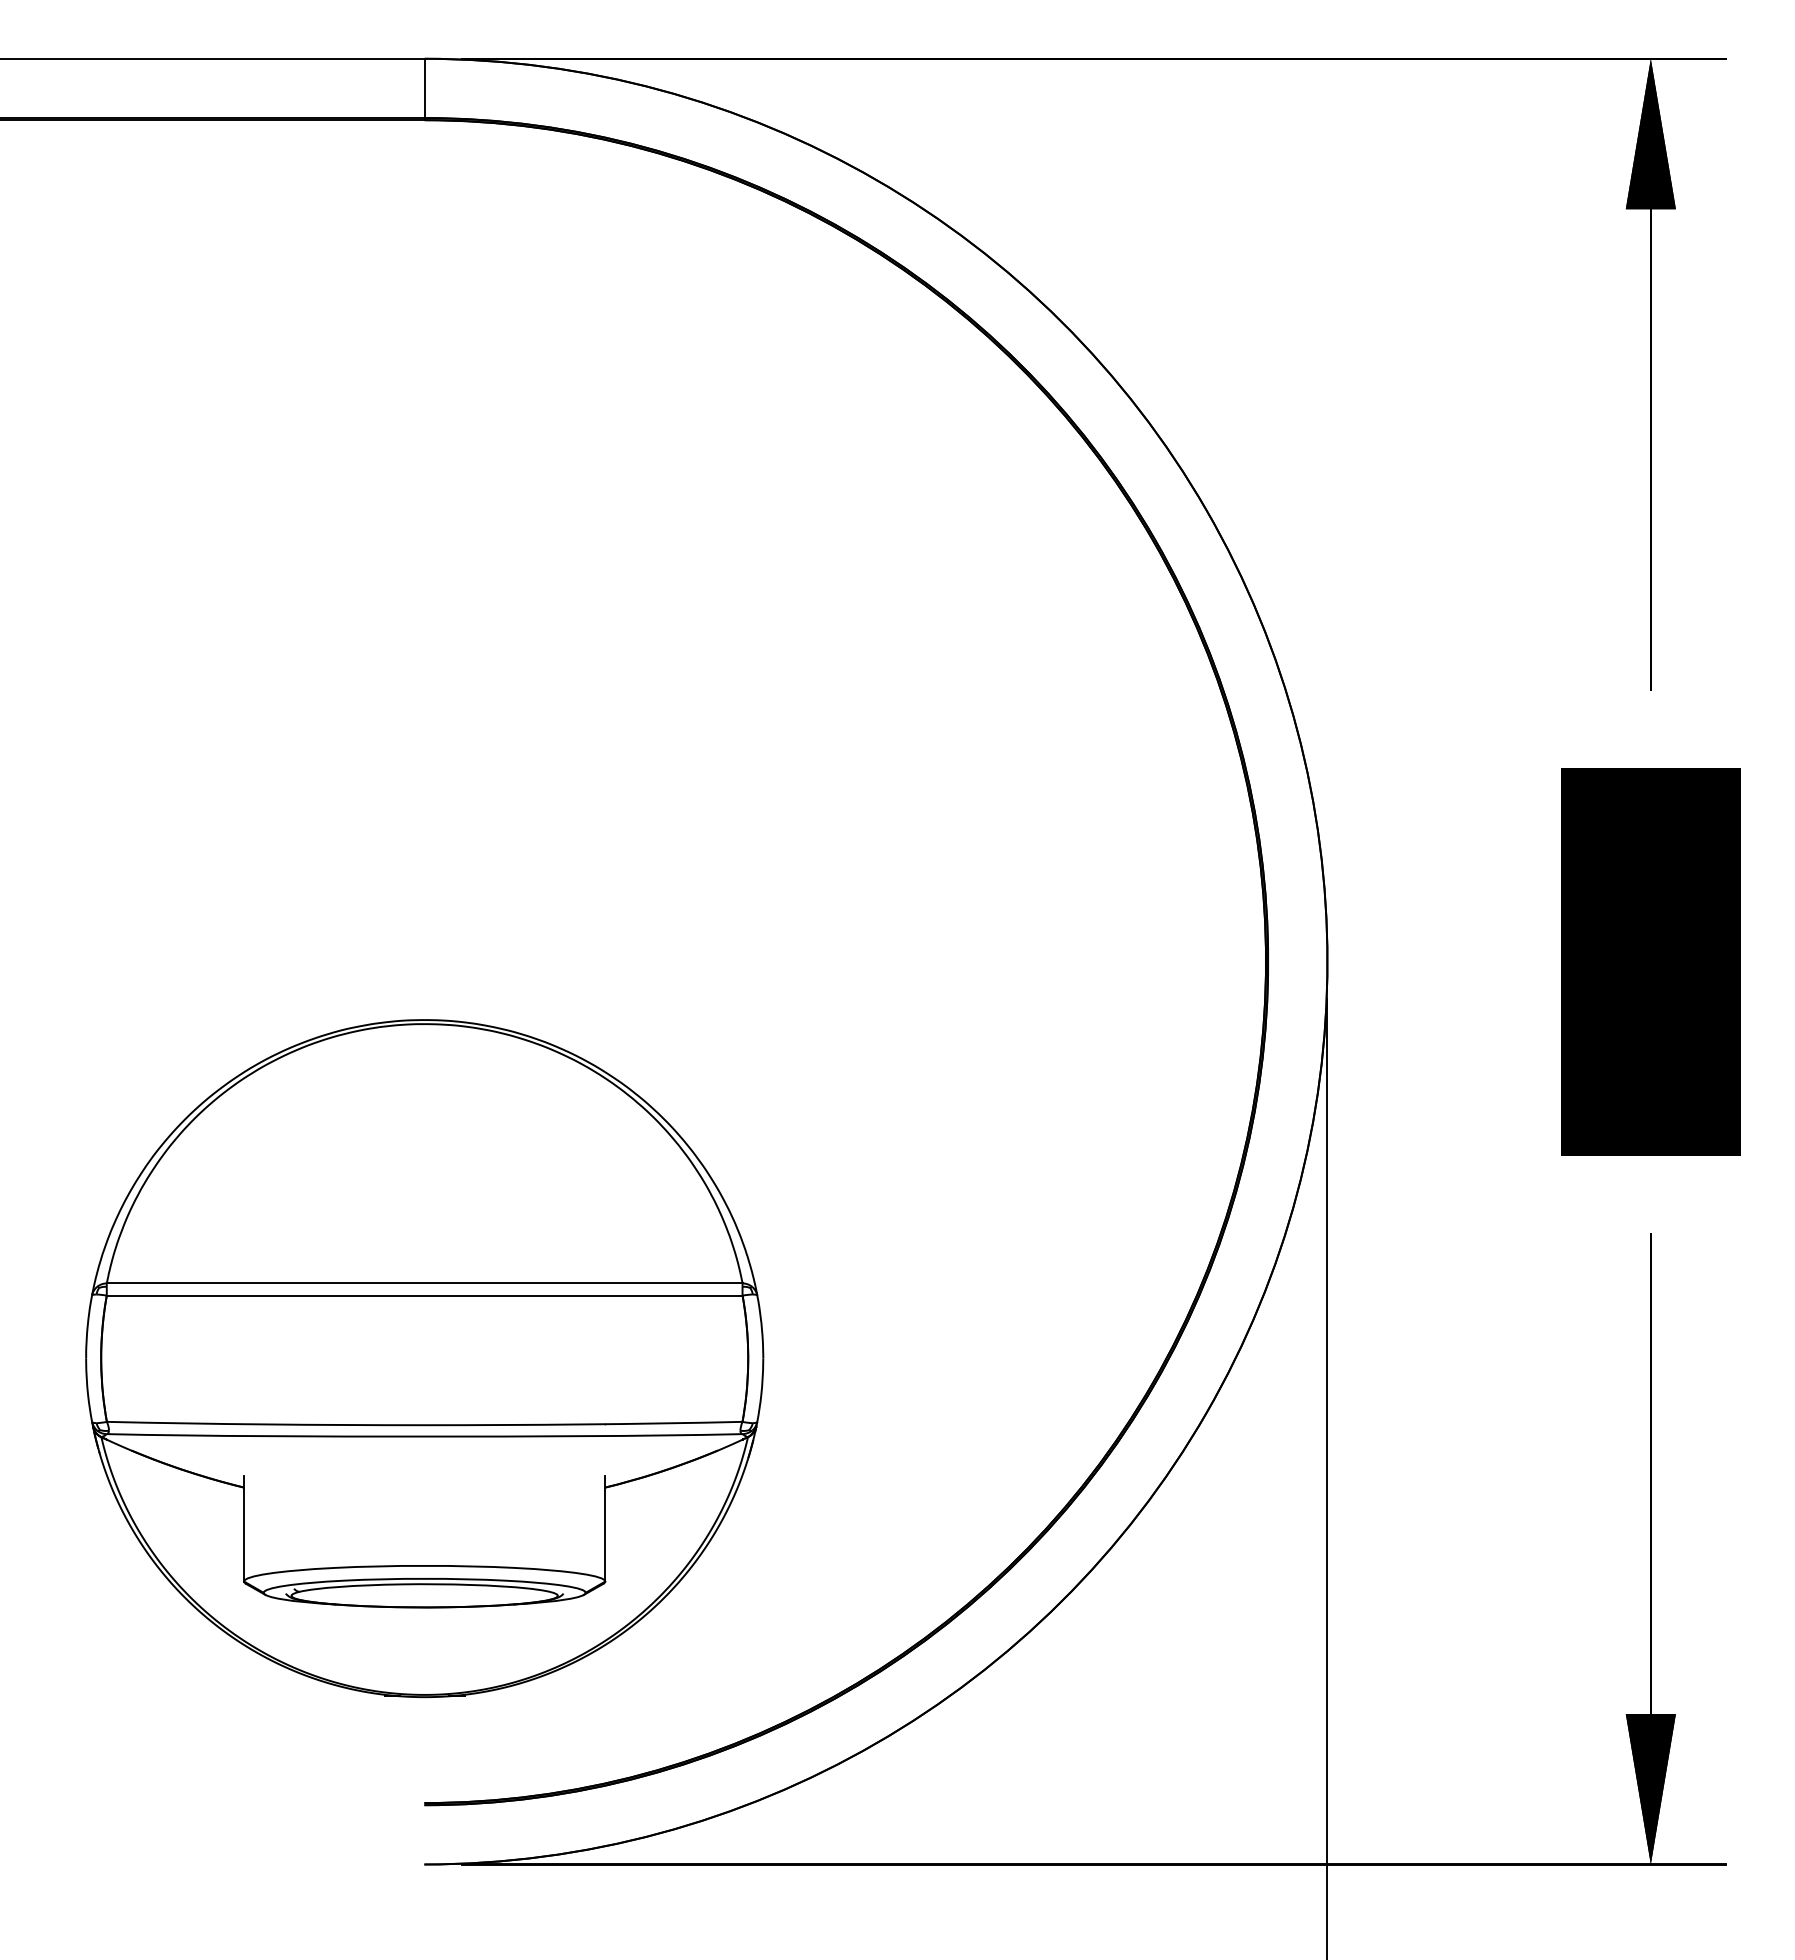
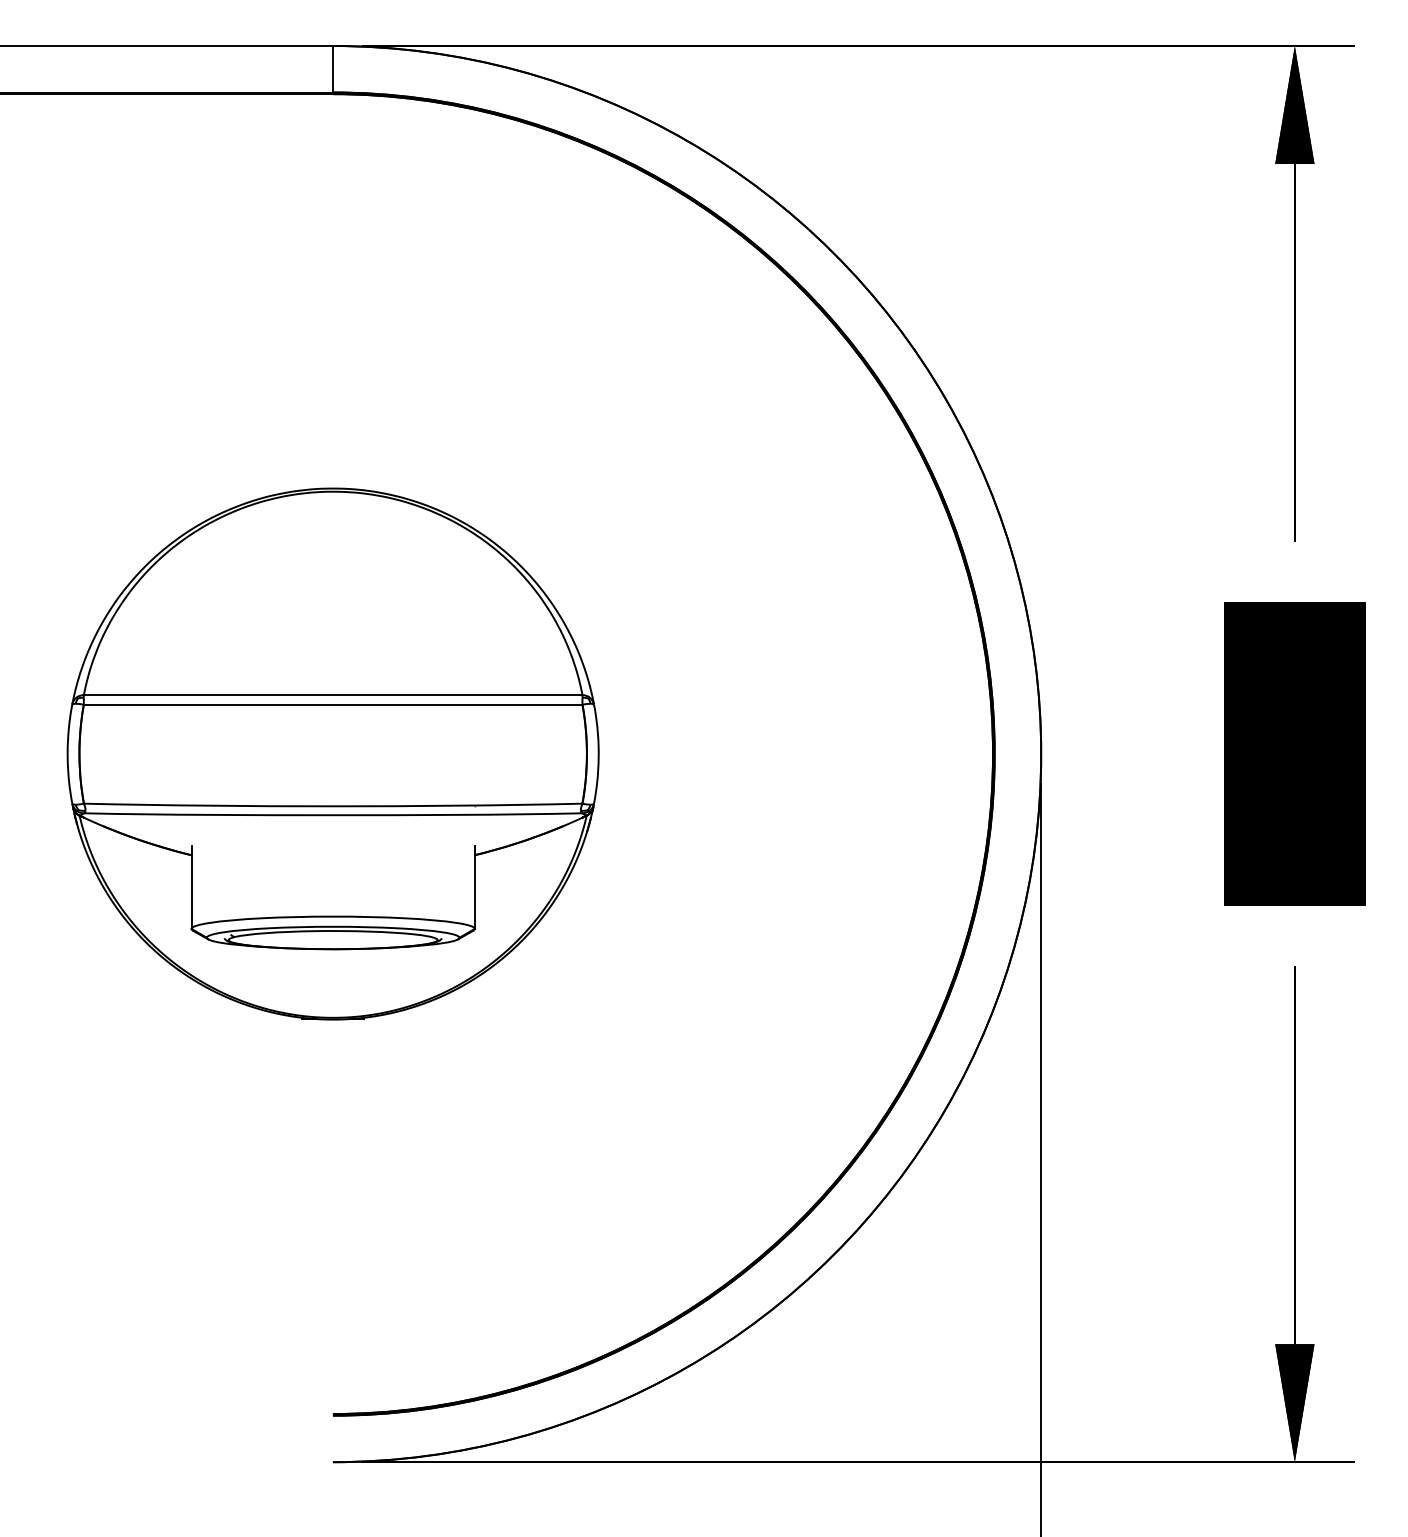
part: (424, 1358) -> (333, 753), moved

